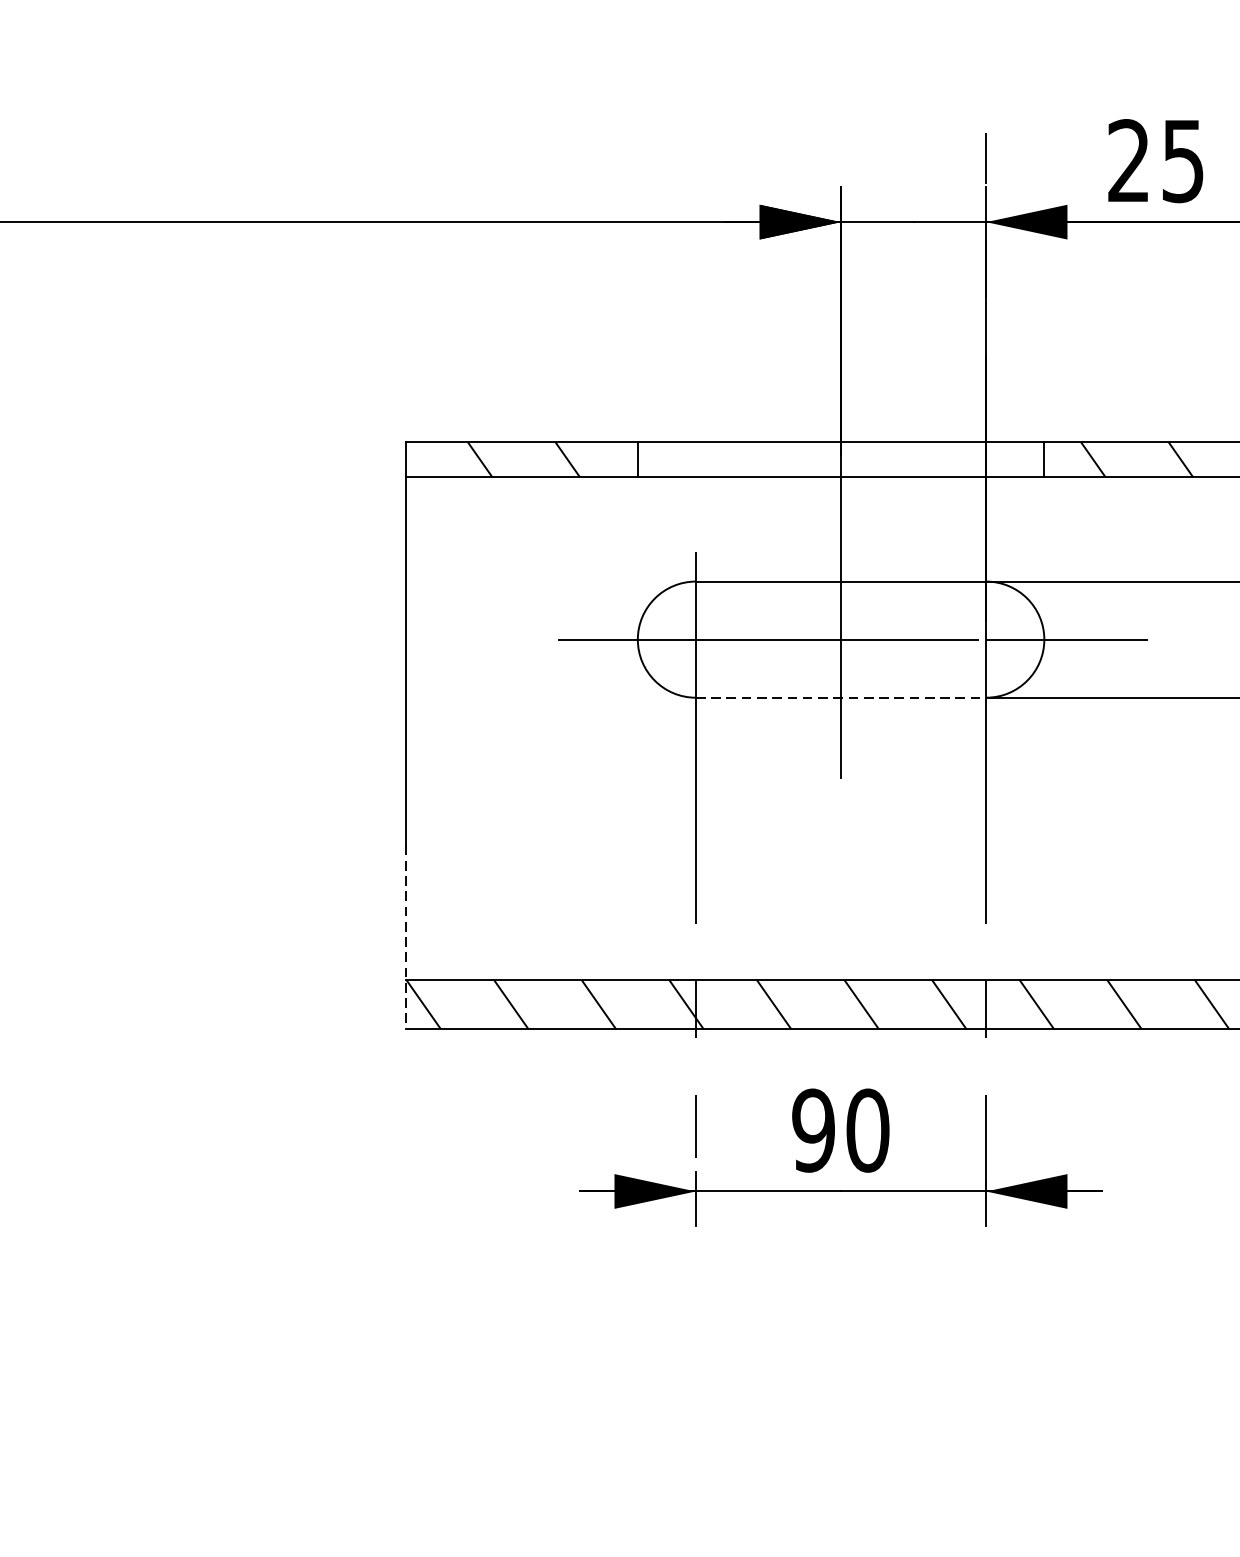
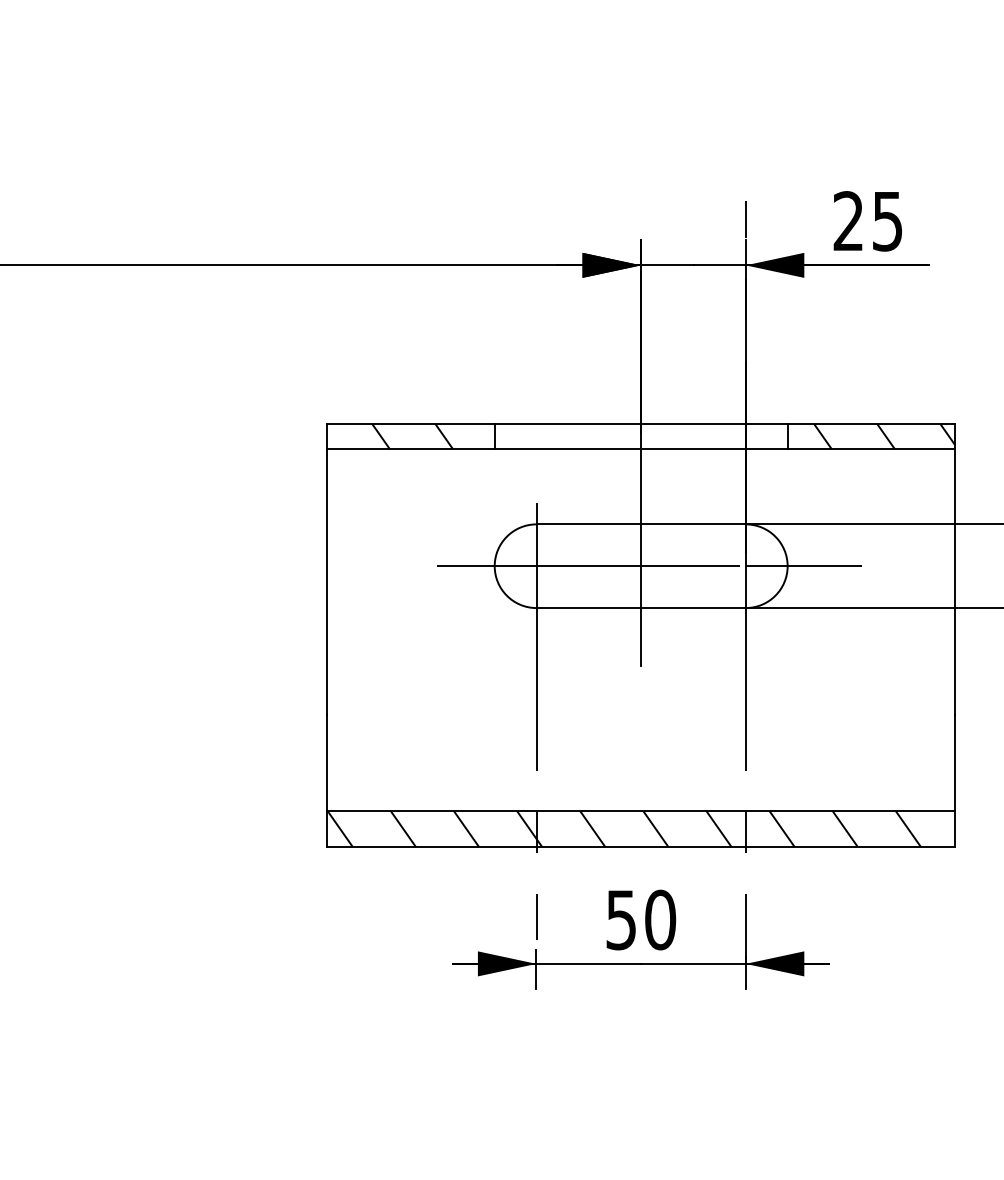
line: (841, 698) -> (641, 608), dashed -> solid
line: (405, 938) -> (327, 781), dashed -> solid
text: (812, 1129) -> (620, 919), 90 -> 50

